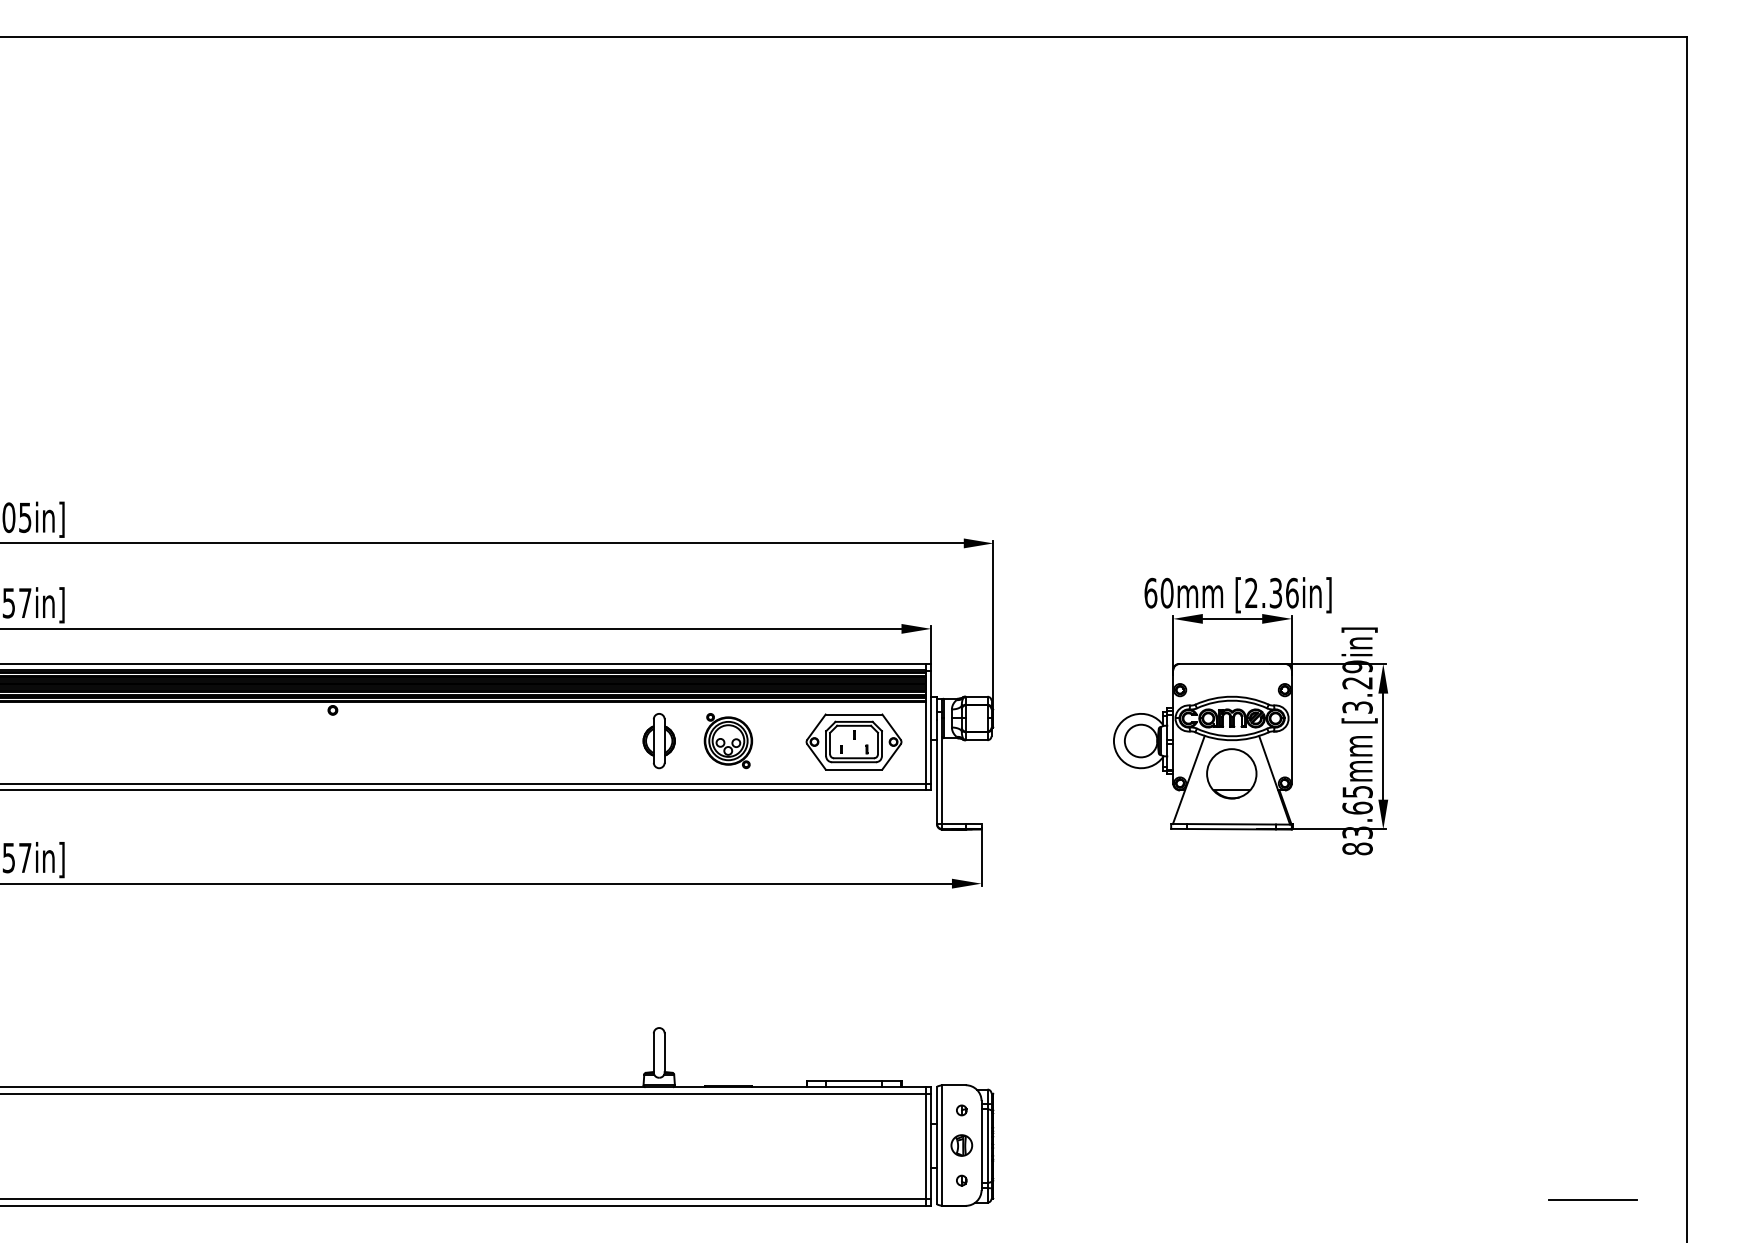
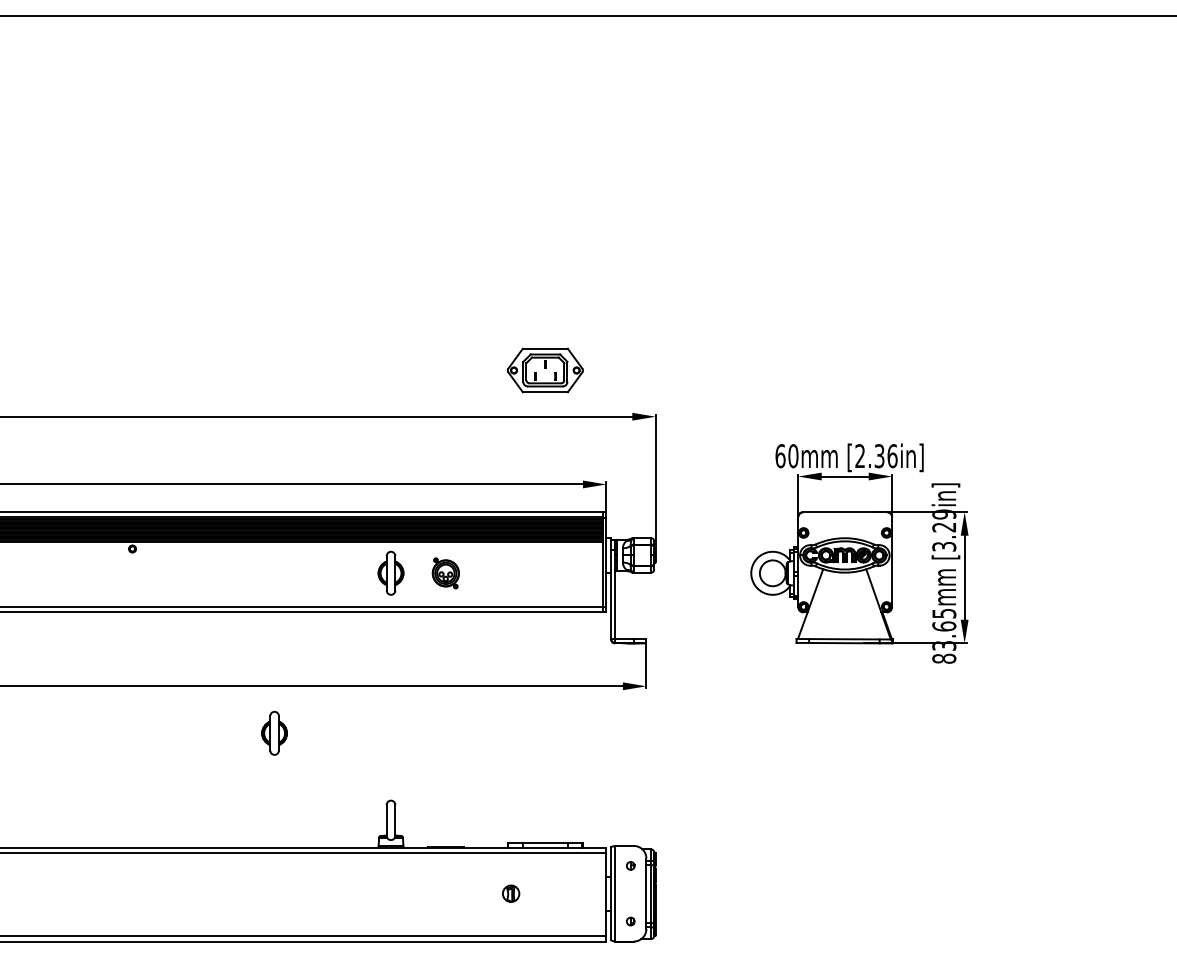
part: (728, 741) -> (445, 573), size x0.7
part: (853, 741) -> (544, 370), moved
part: (1231, 773) -> (844, 599), removed
part: (511, 943) -> (274, 733), added
part: (961, 1145) -> (510, 893), moved
line: (926, 1146) -> (602, 894), removed
line: (1593, 1199) -> (1131, 936), removed

